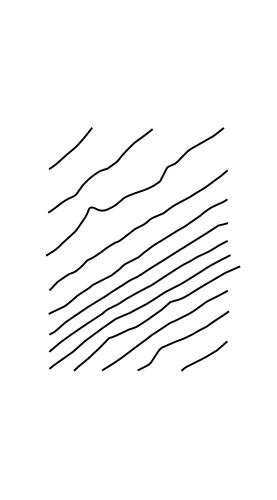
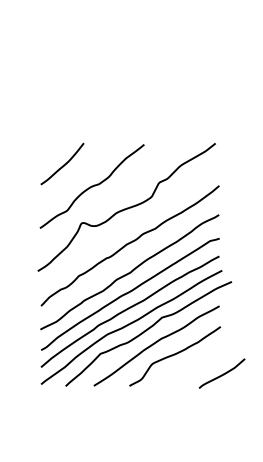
curve: (204, 356) -> (222, 374), moved

